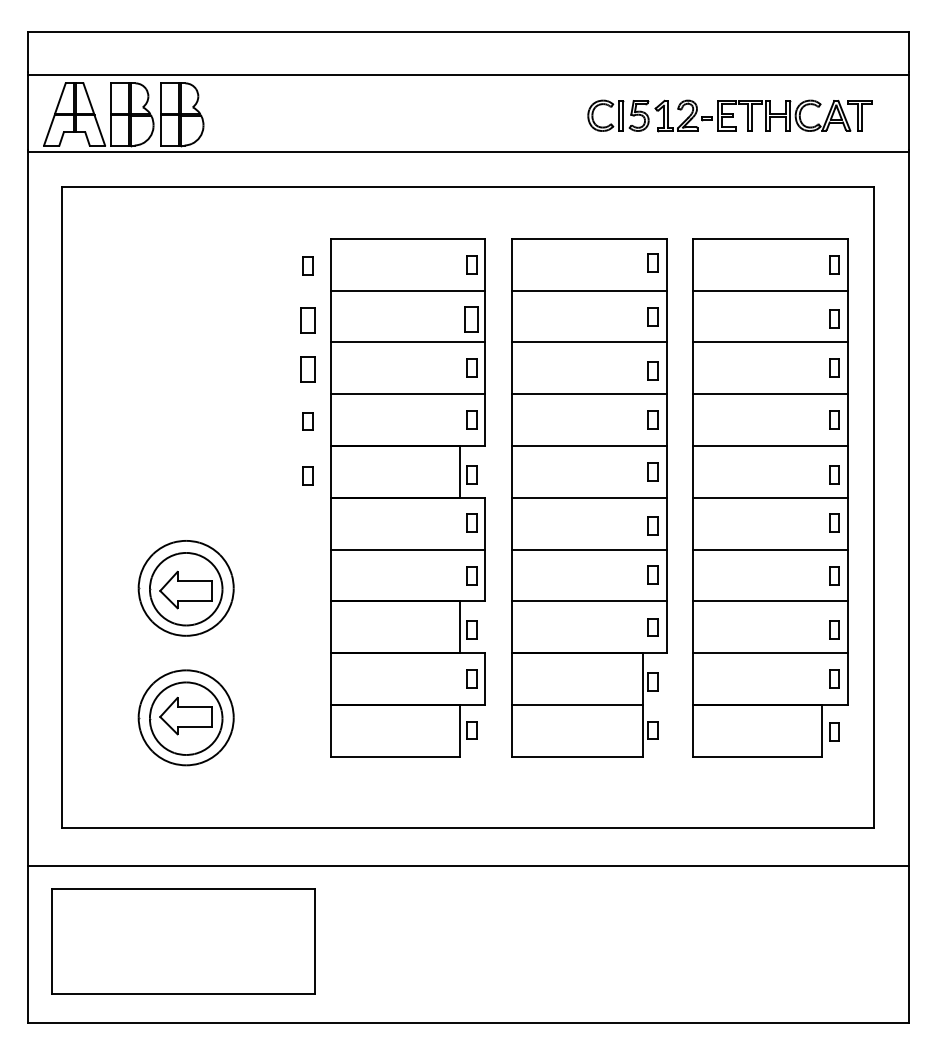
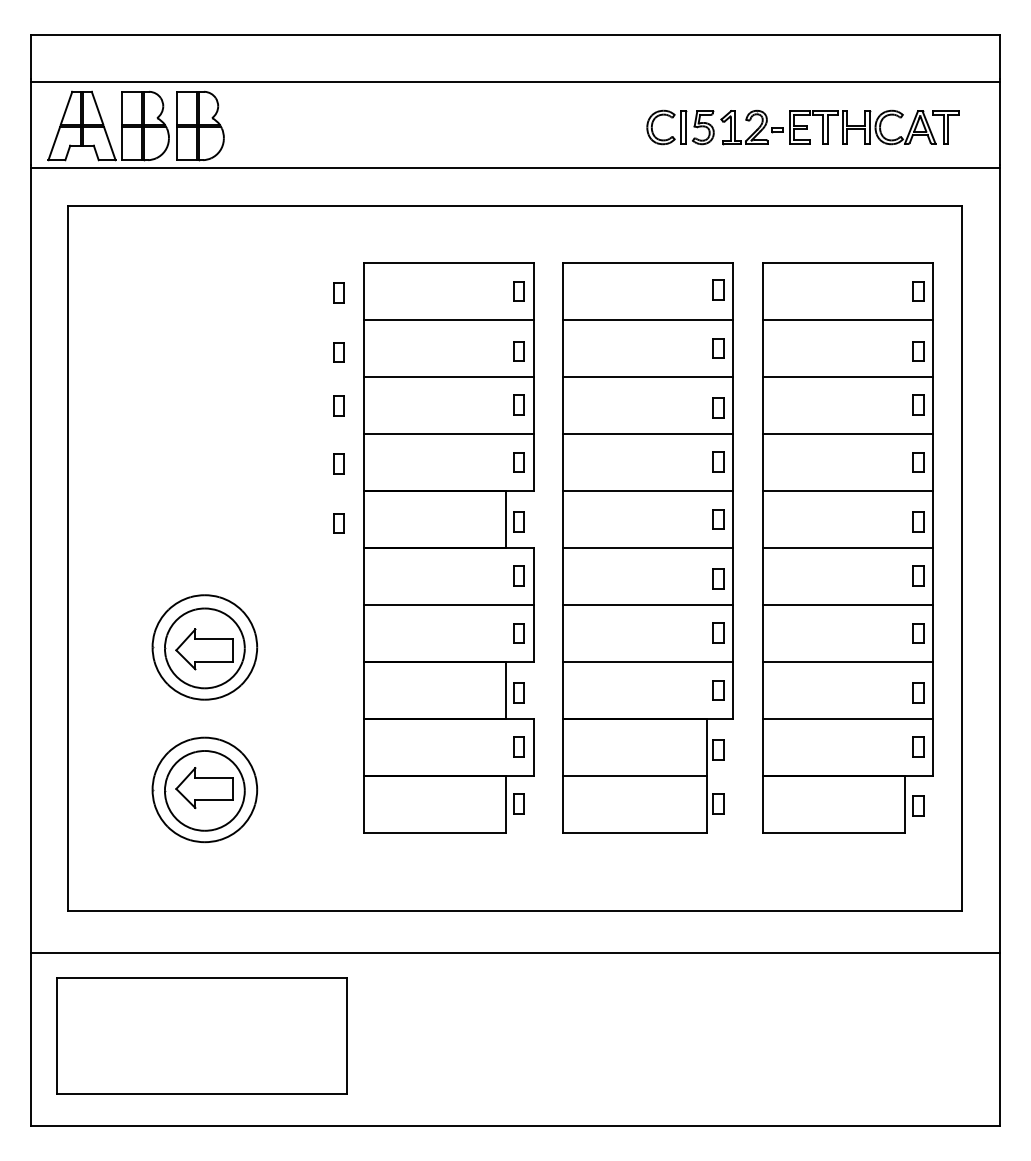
part: (471, 319) -> (518, 351), size x0.71
part: (307, 320) -> (338, 352), size x0.71
part: (307, 368) -> (338, 405), size x0.71

